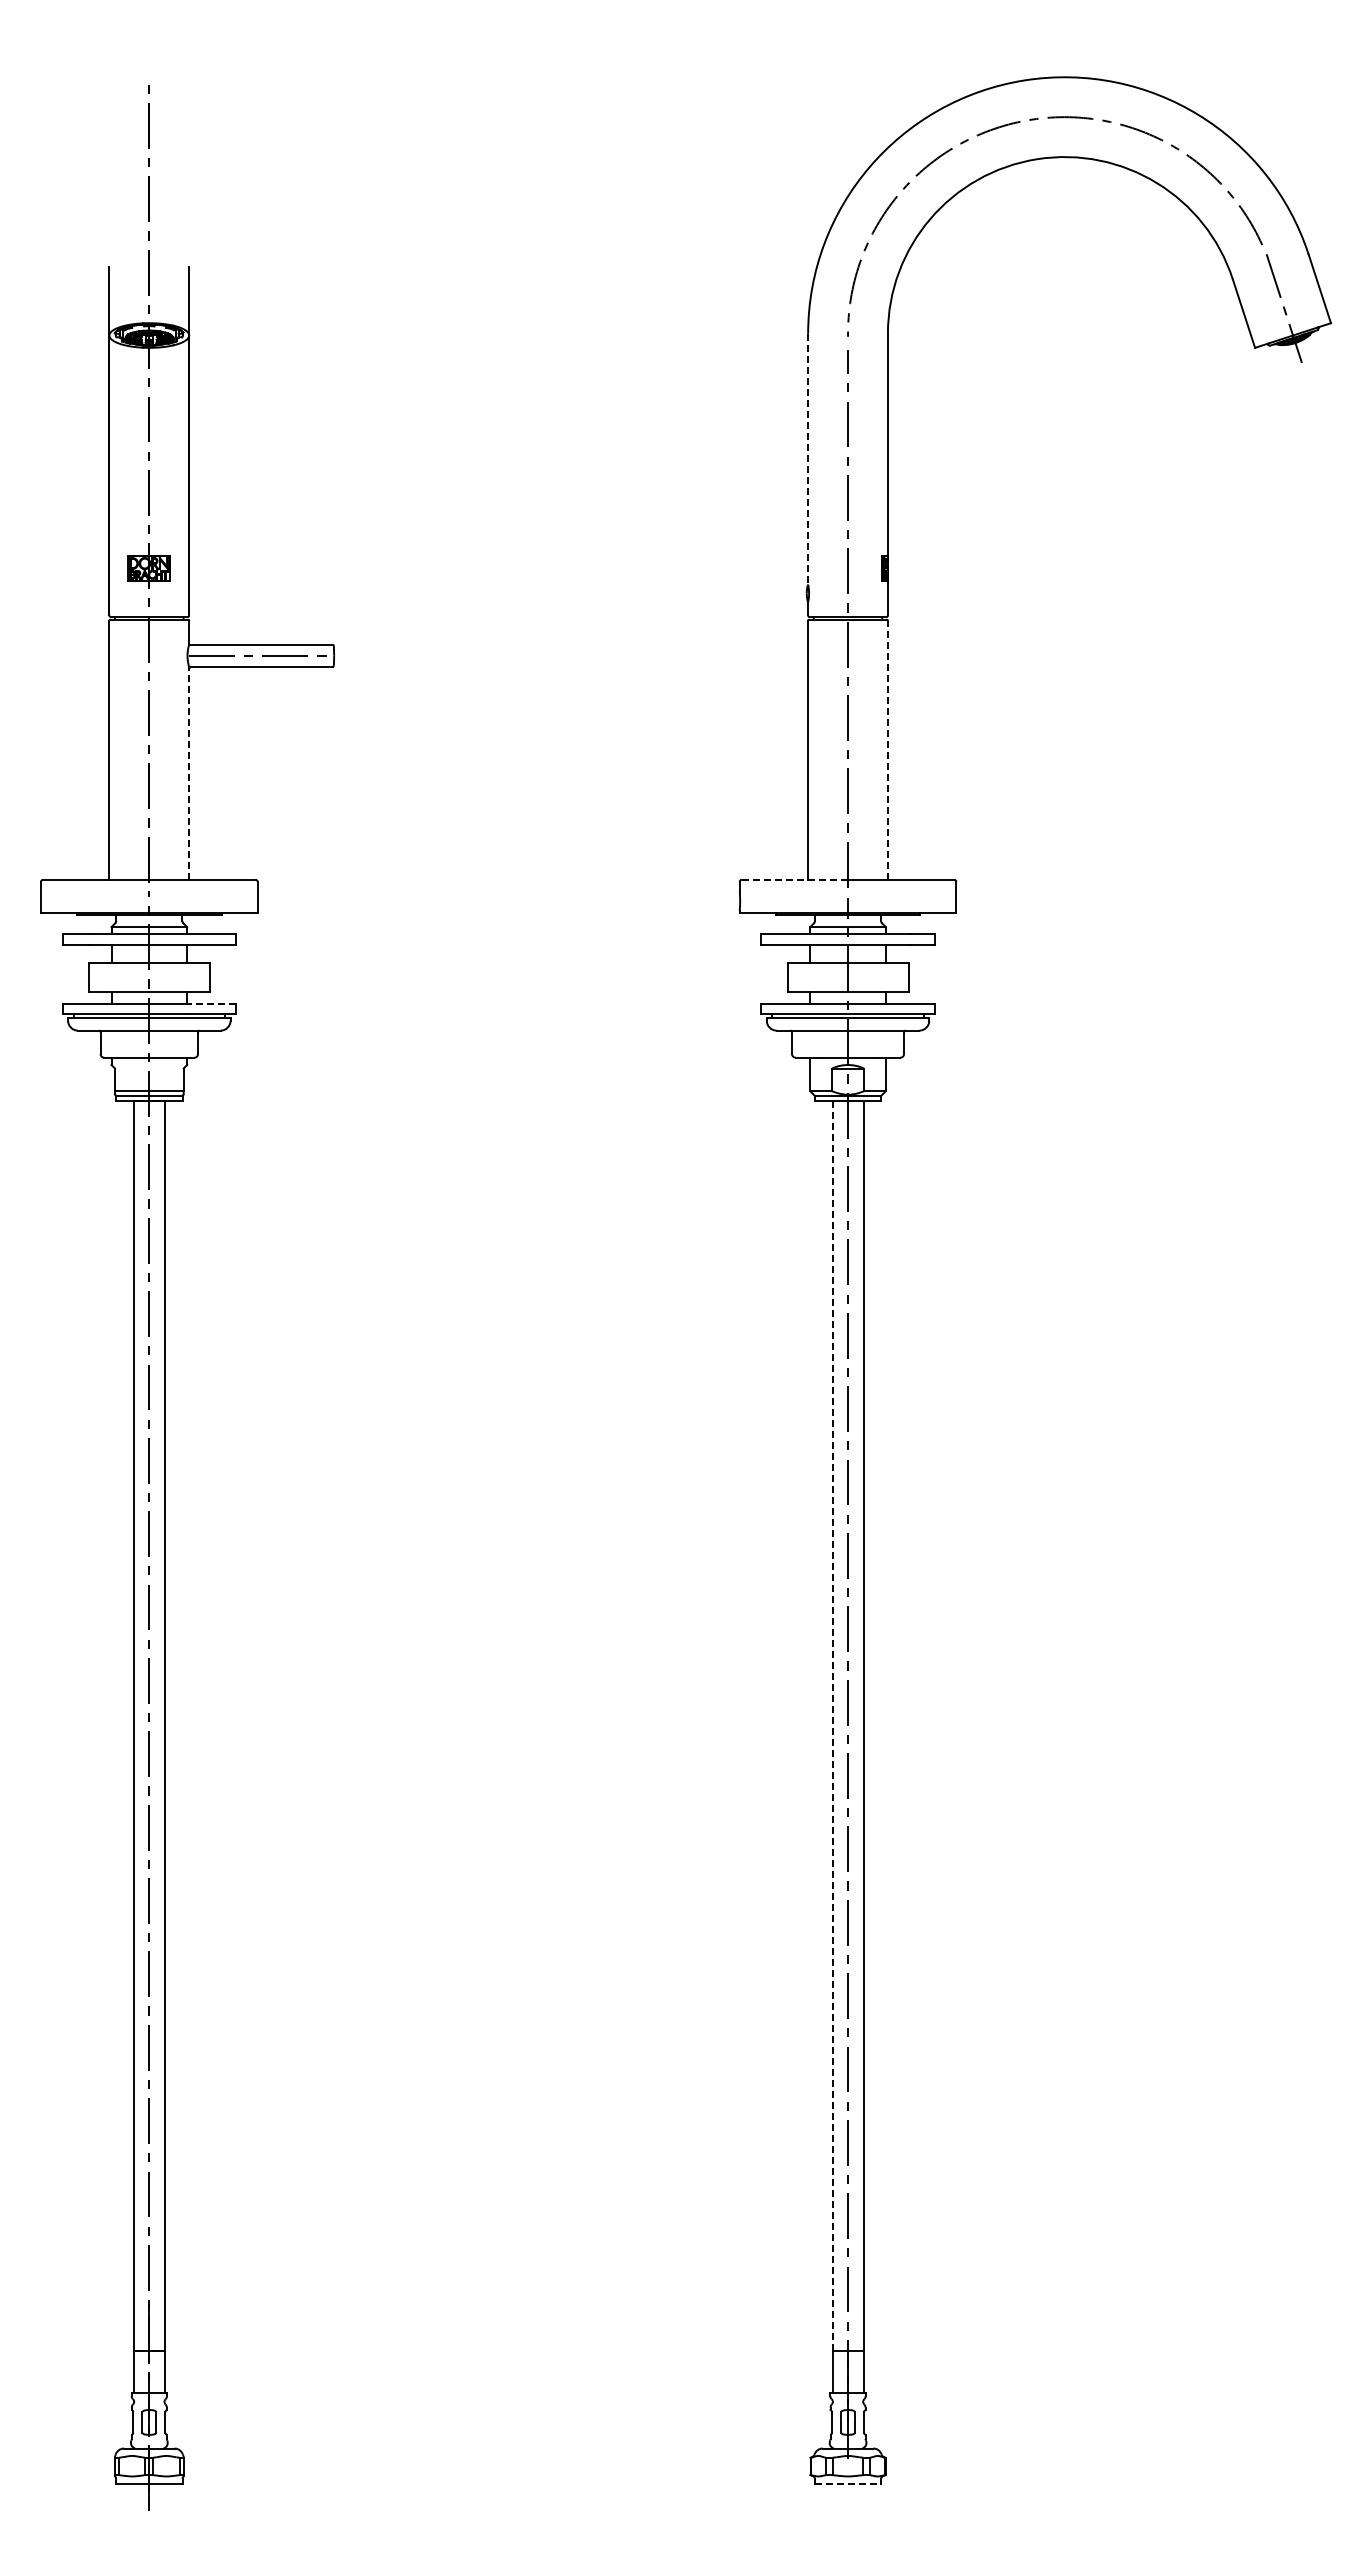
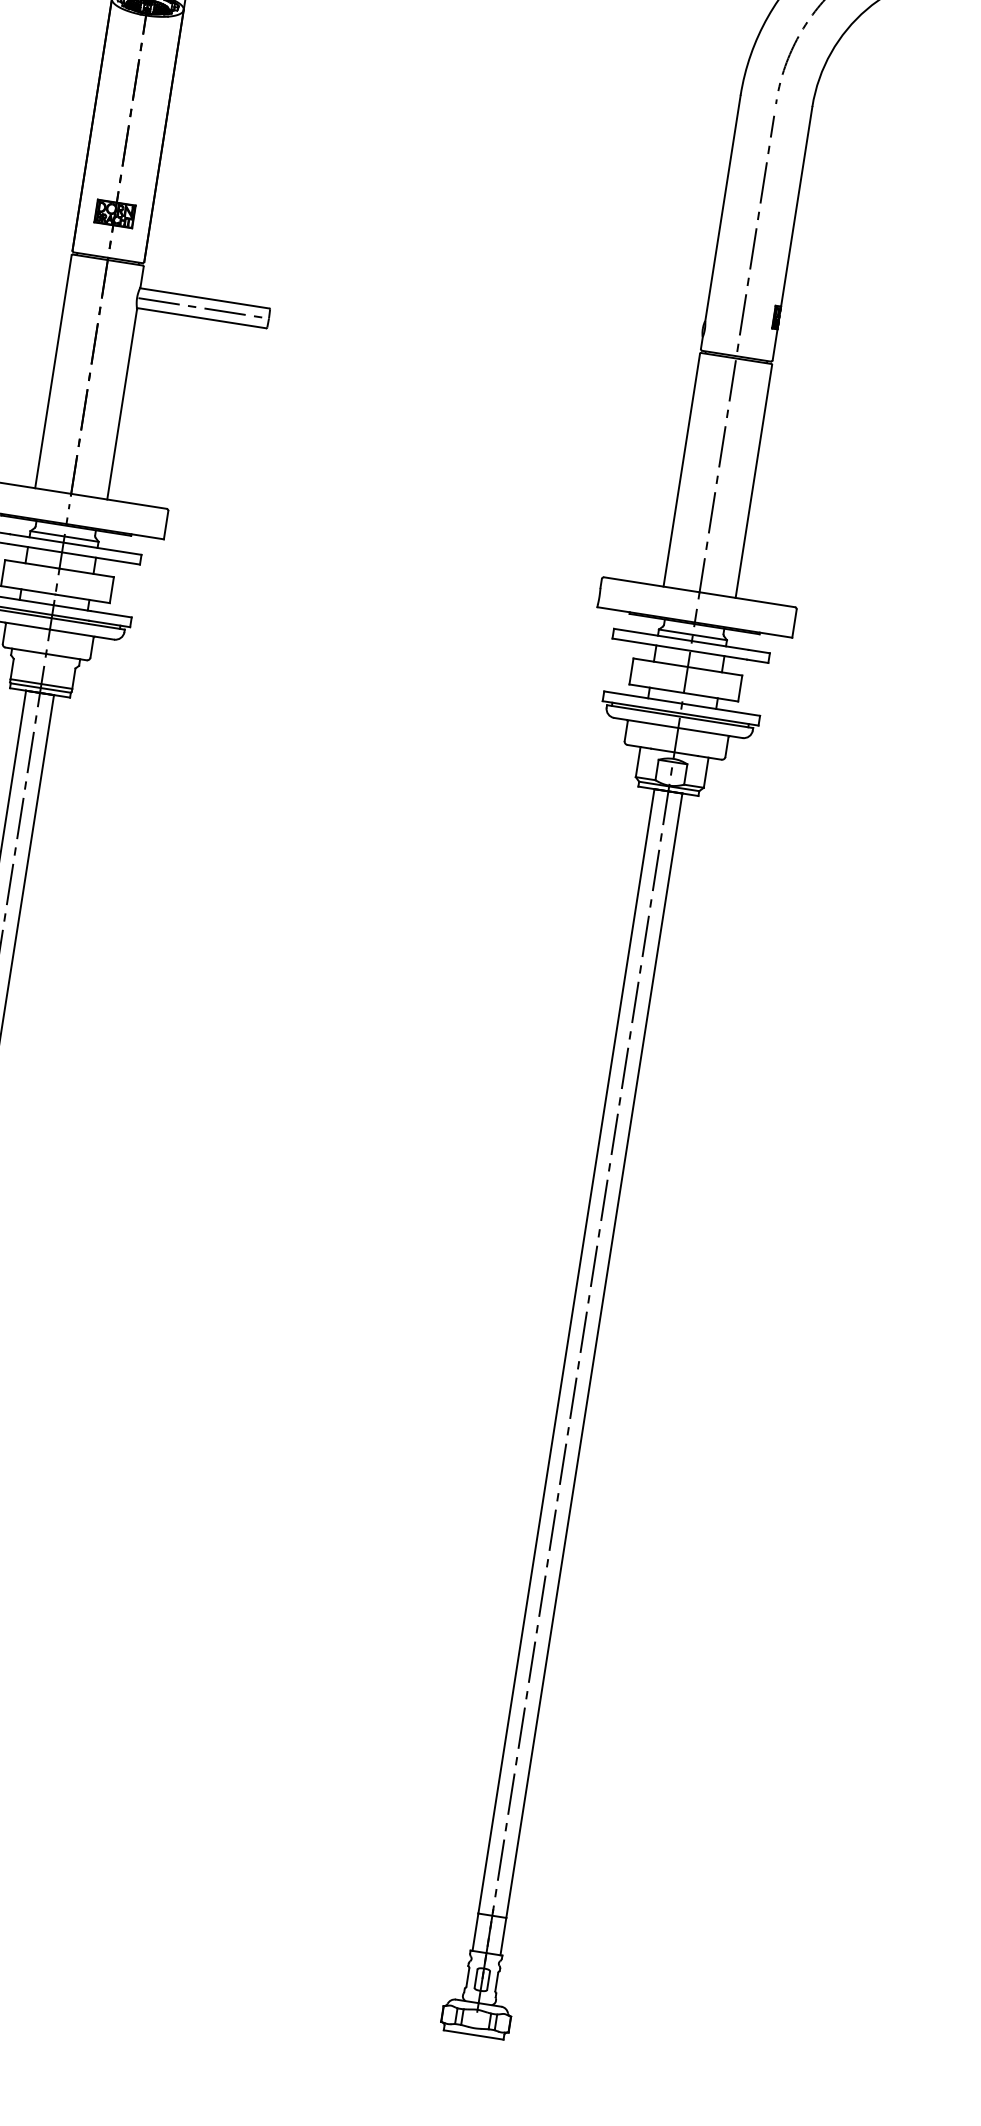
line: (808, 459) -> (723, 208), dashed -> solid
line: (888, 749) -> (754, 480), dashed -> solid
line: (189, 773) -> (122, 403), dashed -> solid
line: (795, 879) -> (652, 584), dashed -> solid
line: (213, 1003) -> (111, 614), dashed -> solid
line: (832, 1726) -> (566, 1351), dashed -> solid
line: (848, 2483) -> (474, 2034), dashed -> solid

